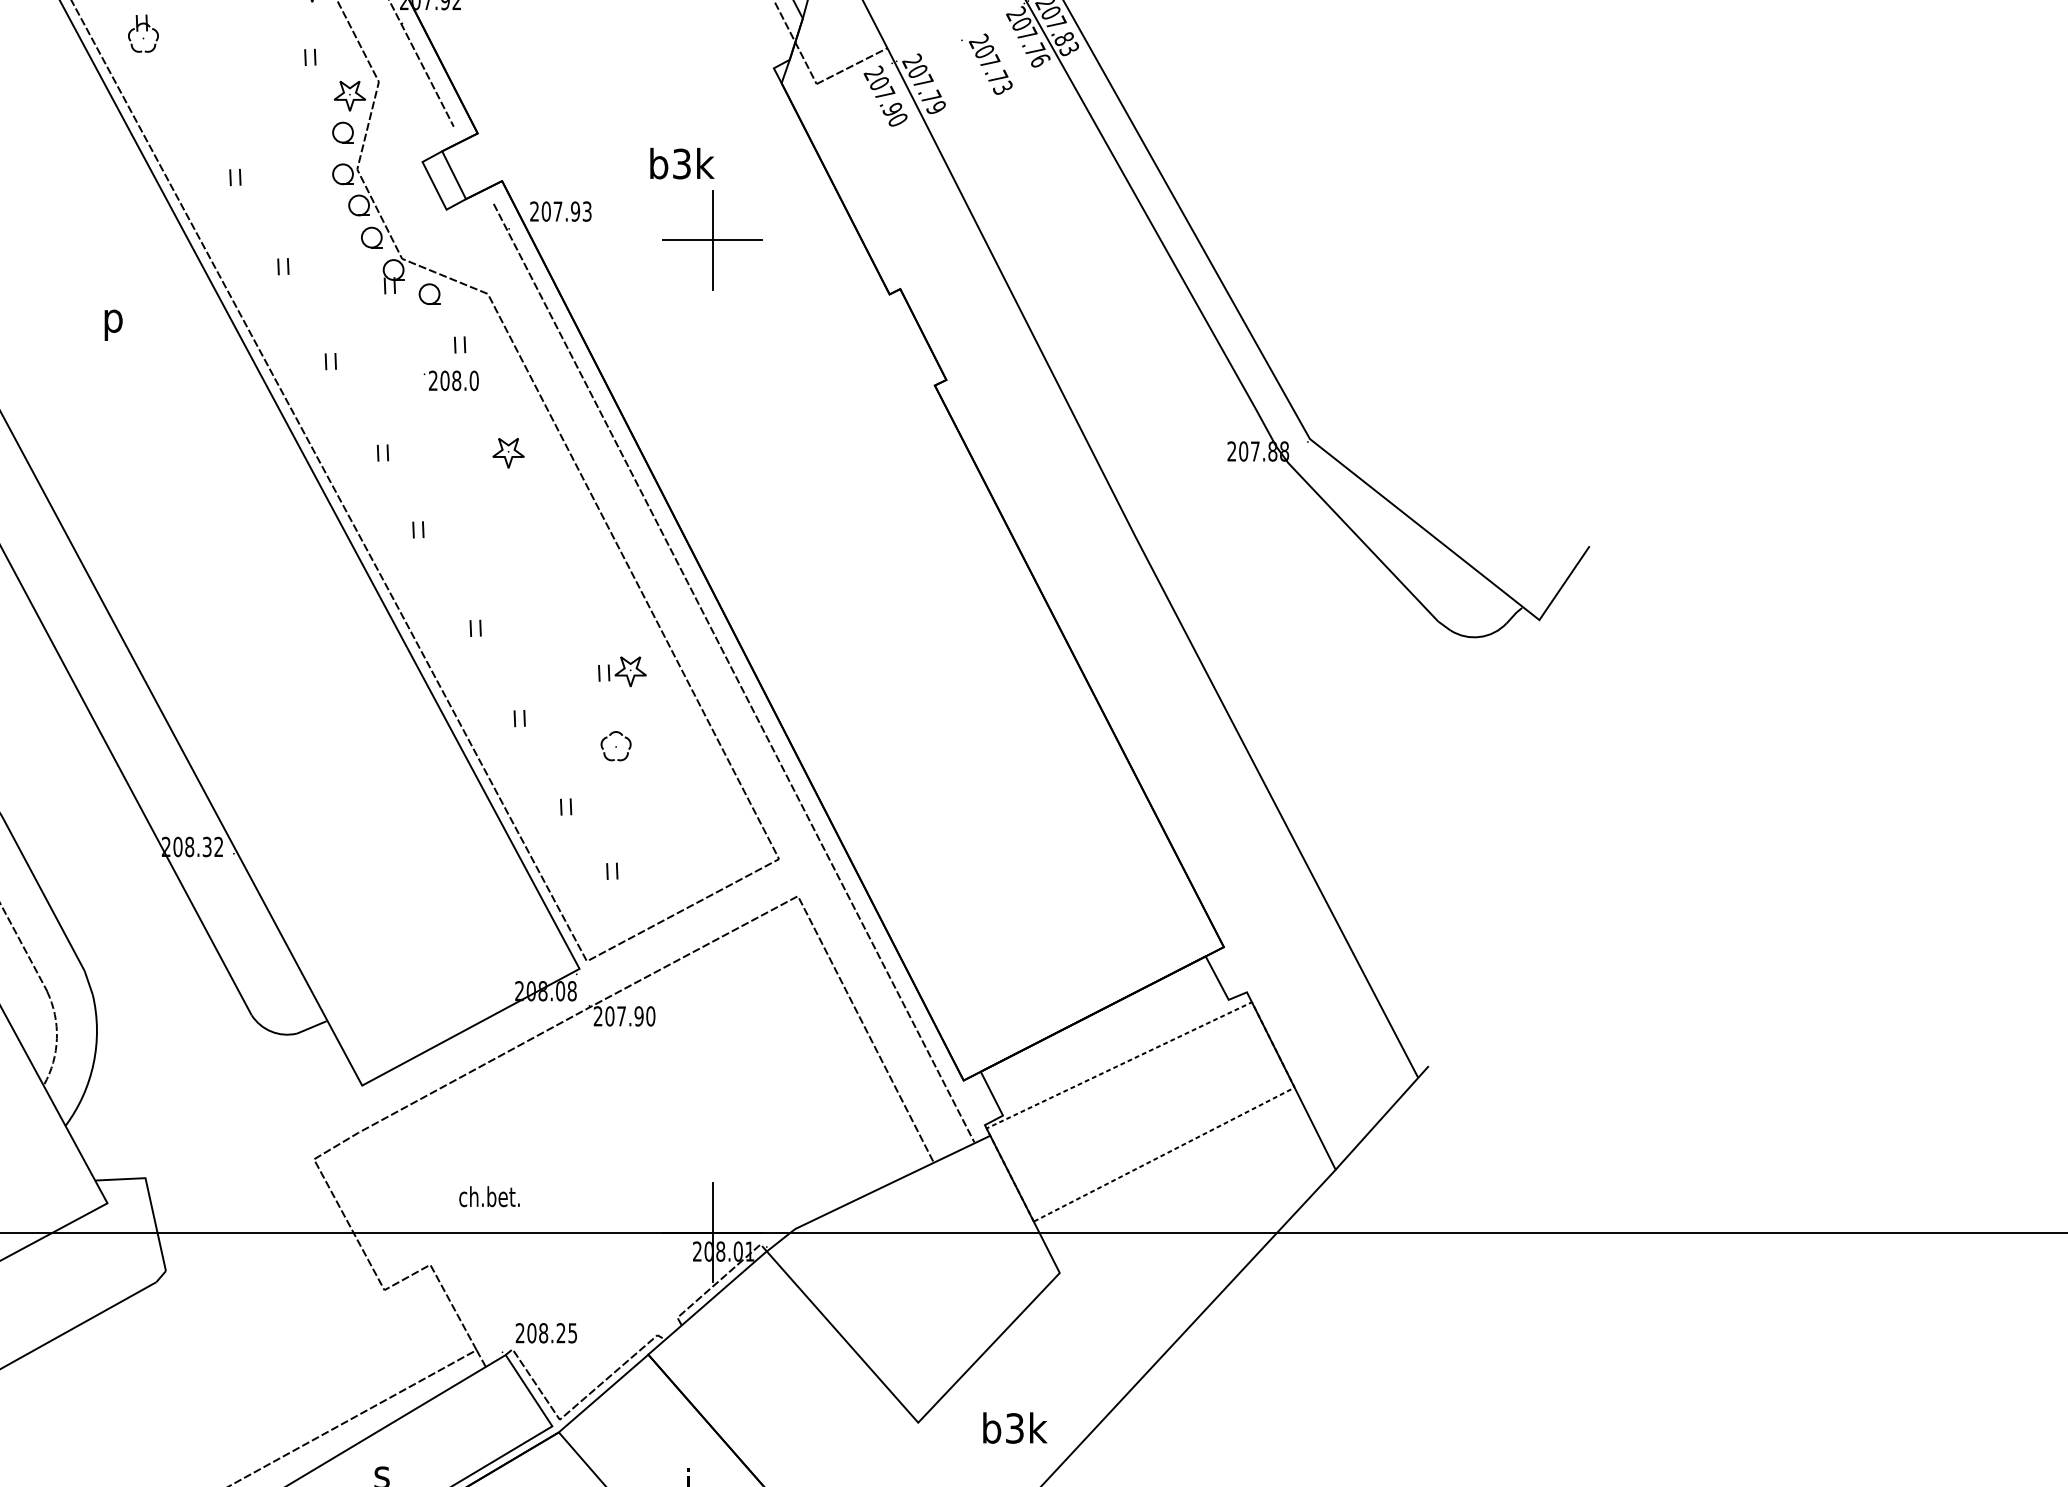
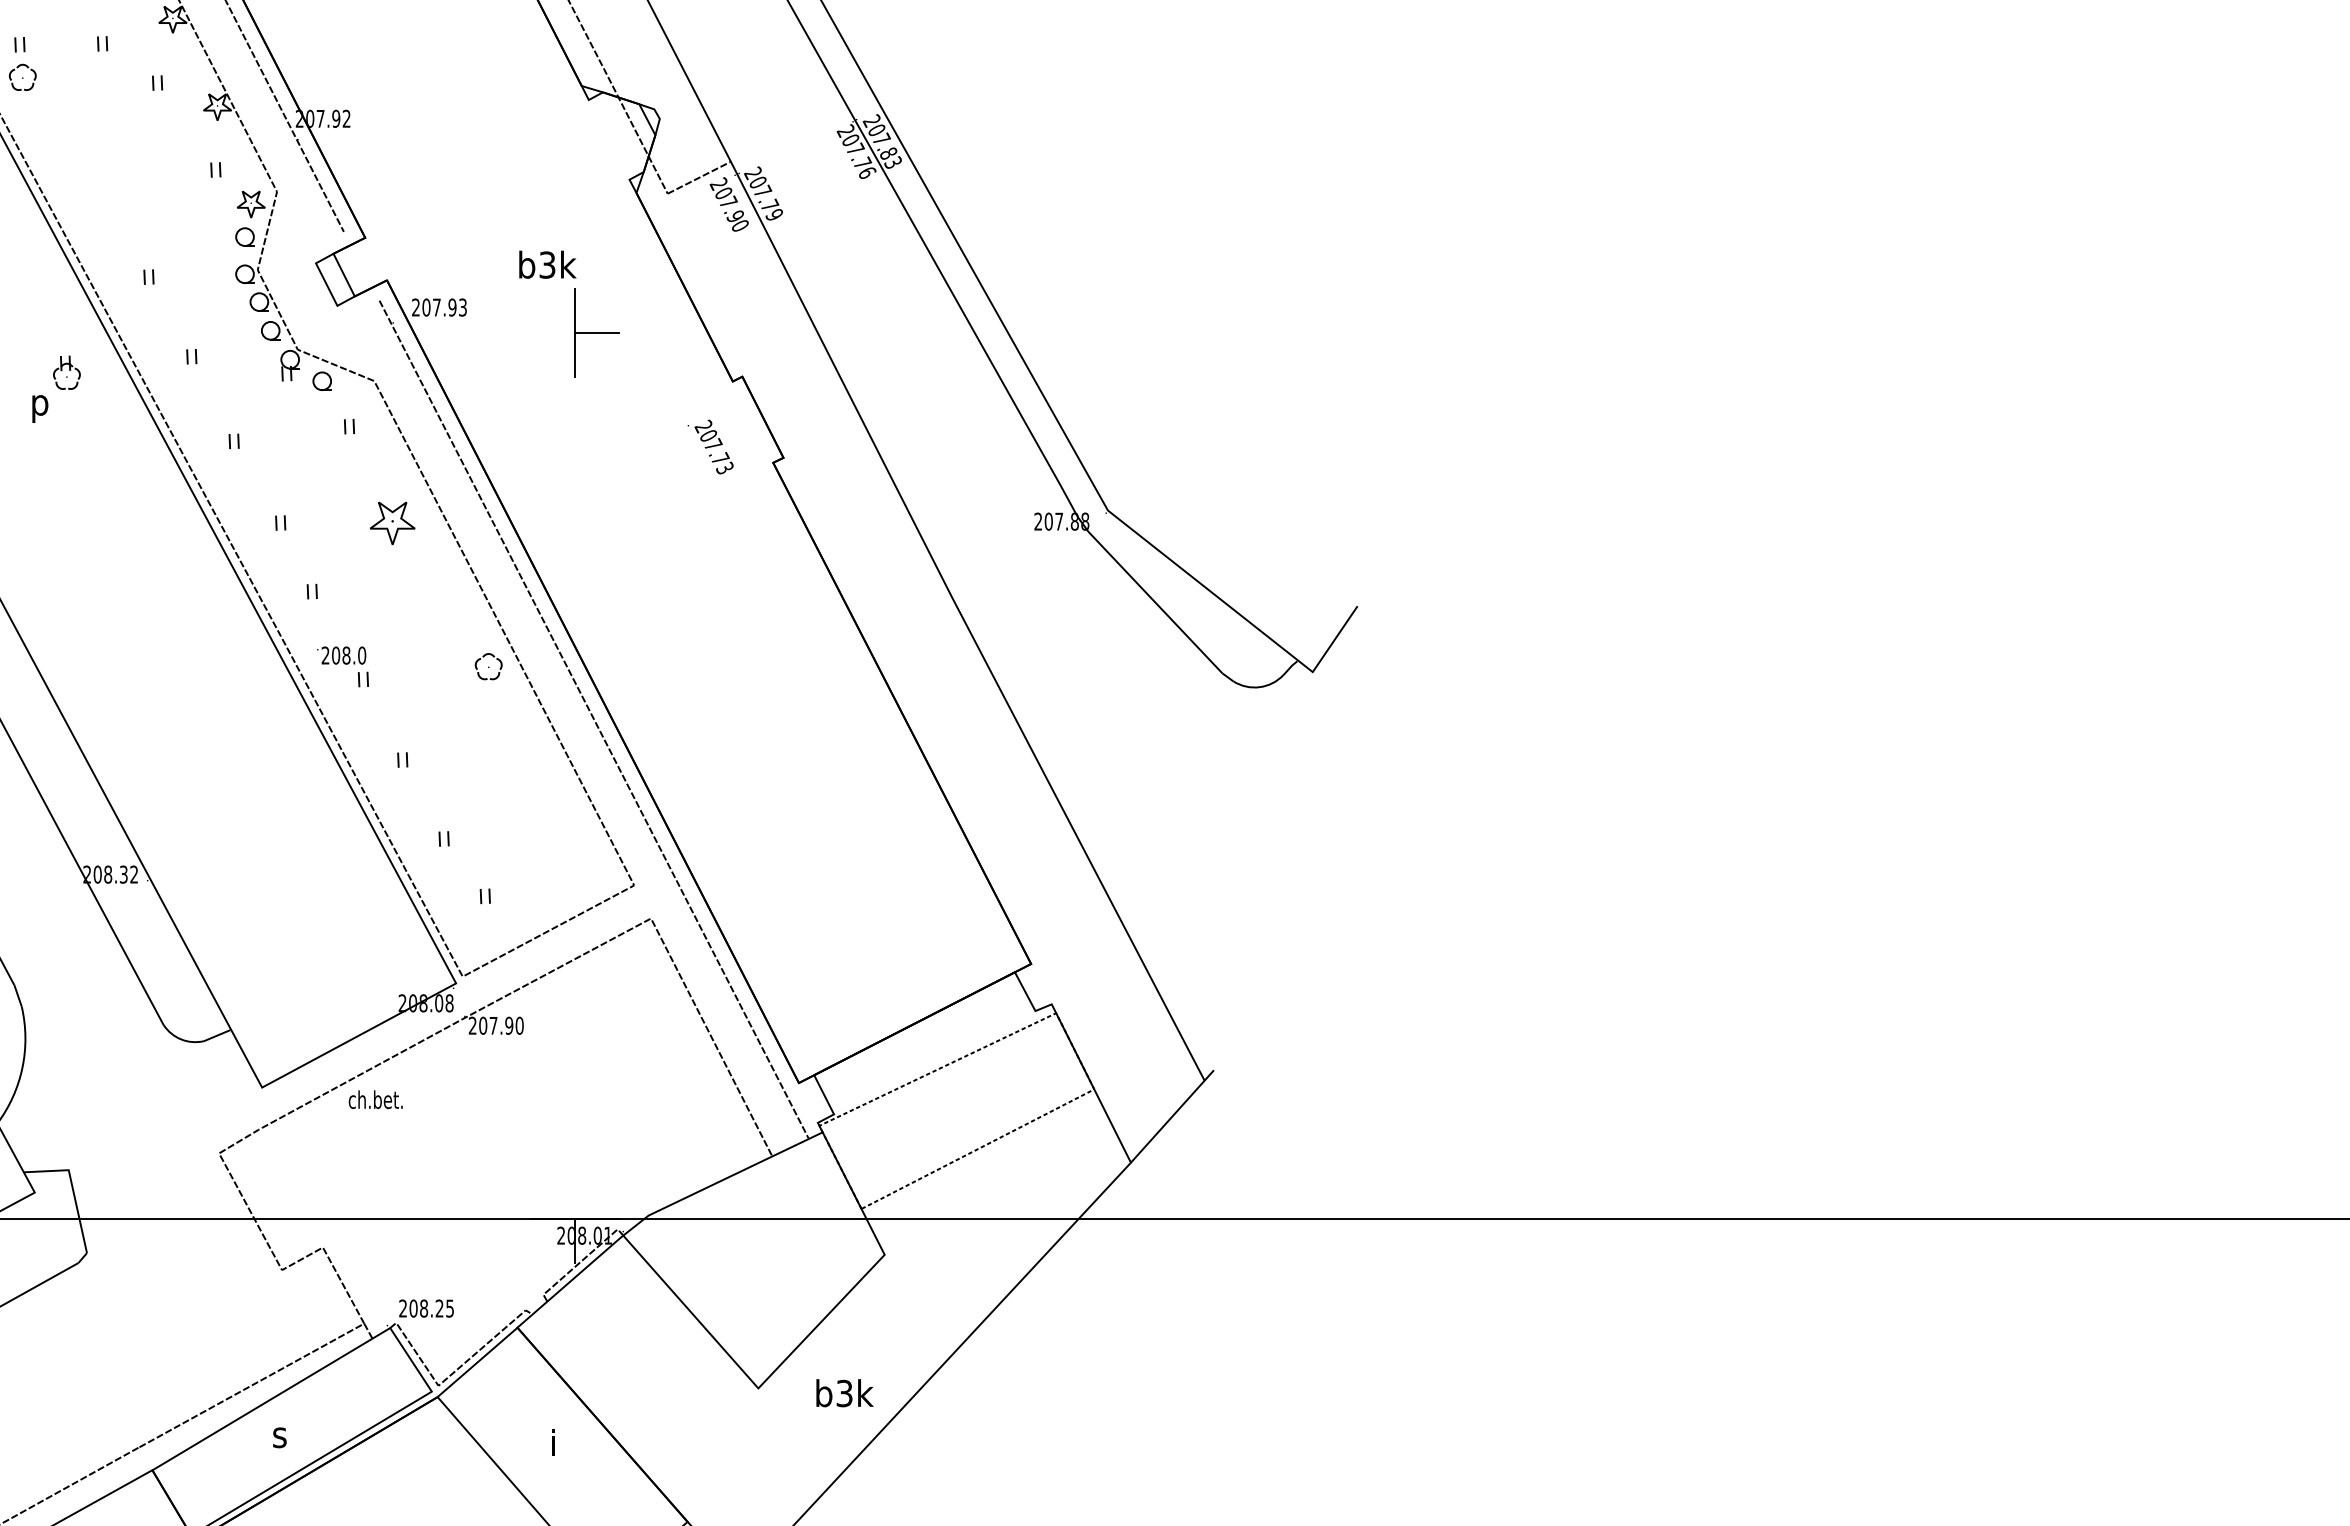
part: (142, 33) -> (66, 372), moved
text: (986, 63) -> (710, 446), moved
line: (687, 240) -> (552, 333), removed
text: (451, 380) -> (341, 655), moved
part: (508, 452) -> (392, 522), size x1.6
part: (621, 670) -> (493, 717), removed
part: (615, 745) -> (488, 666), moved
text: (489, 1196) -> (375, 1099), moved
line: (713, 1207) -> (575, 1196), removed

